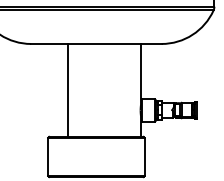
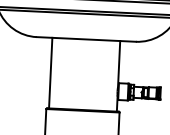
line: (67, 89) -> (50, 72), moved

